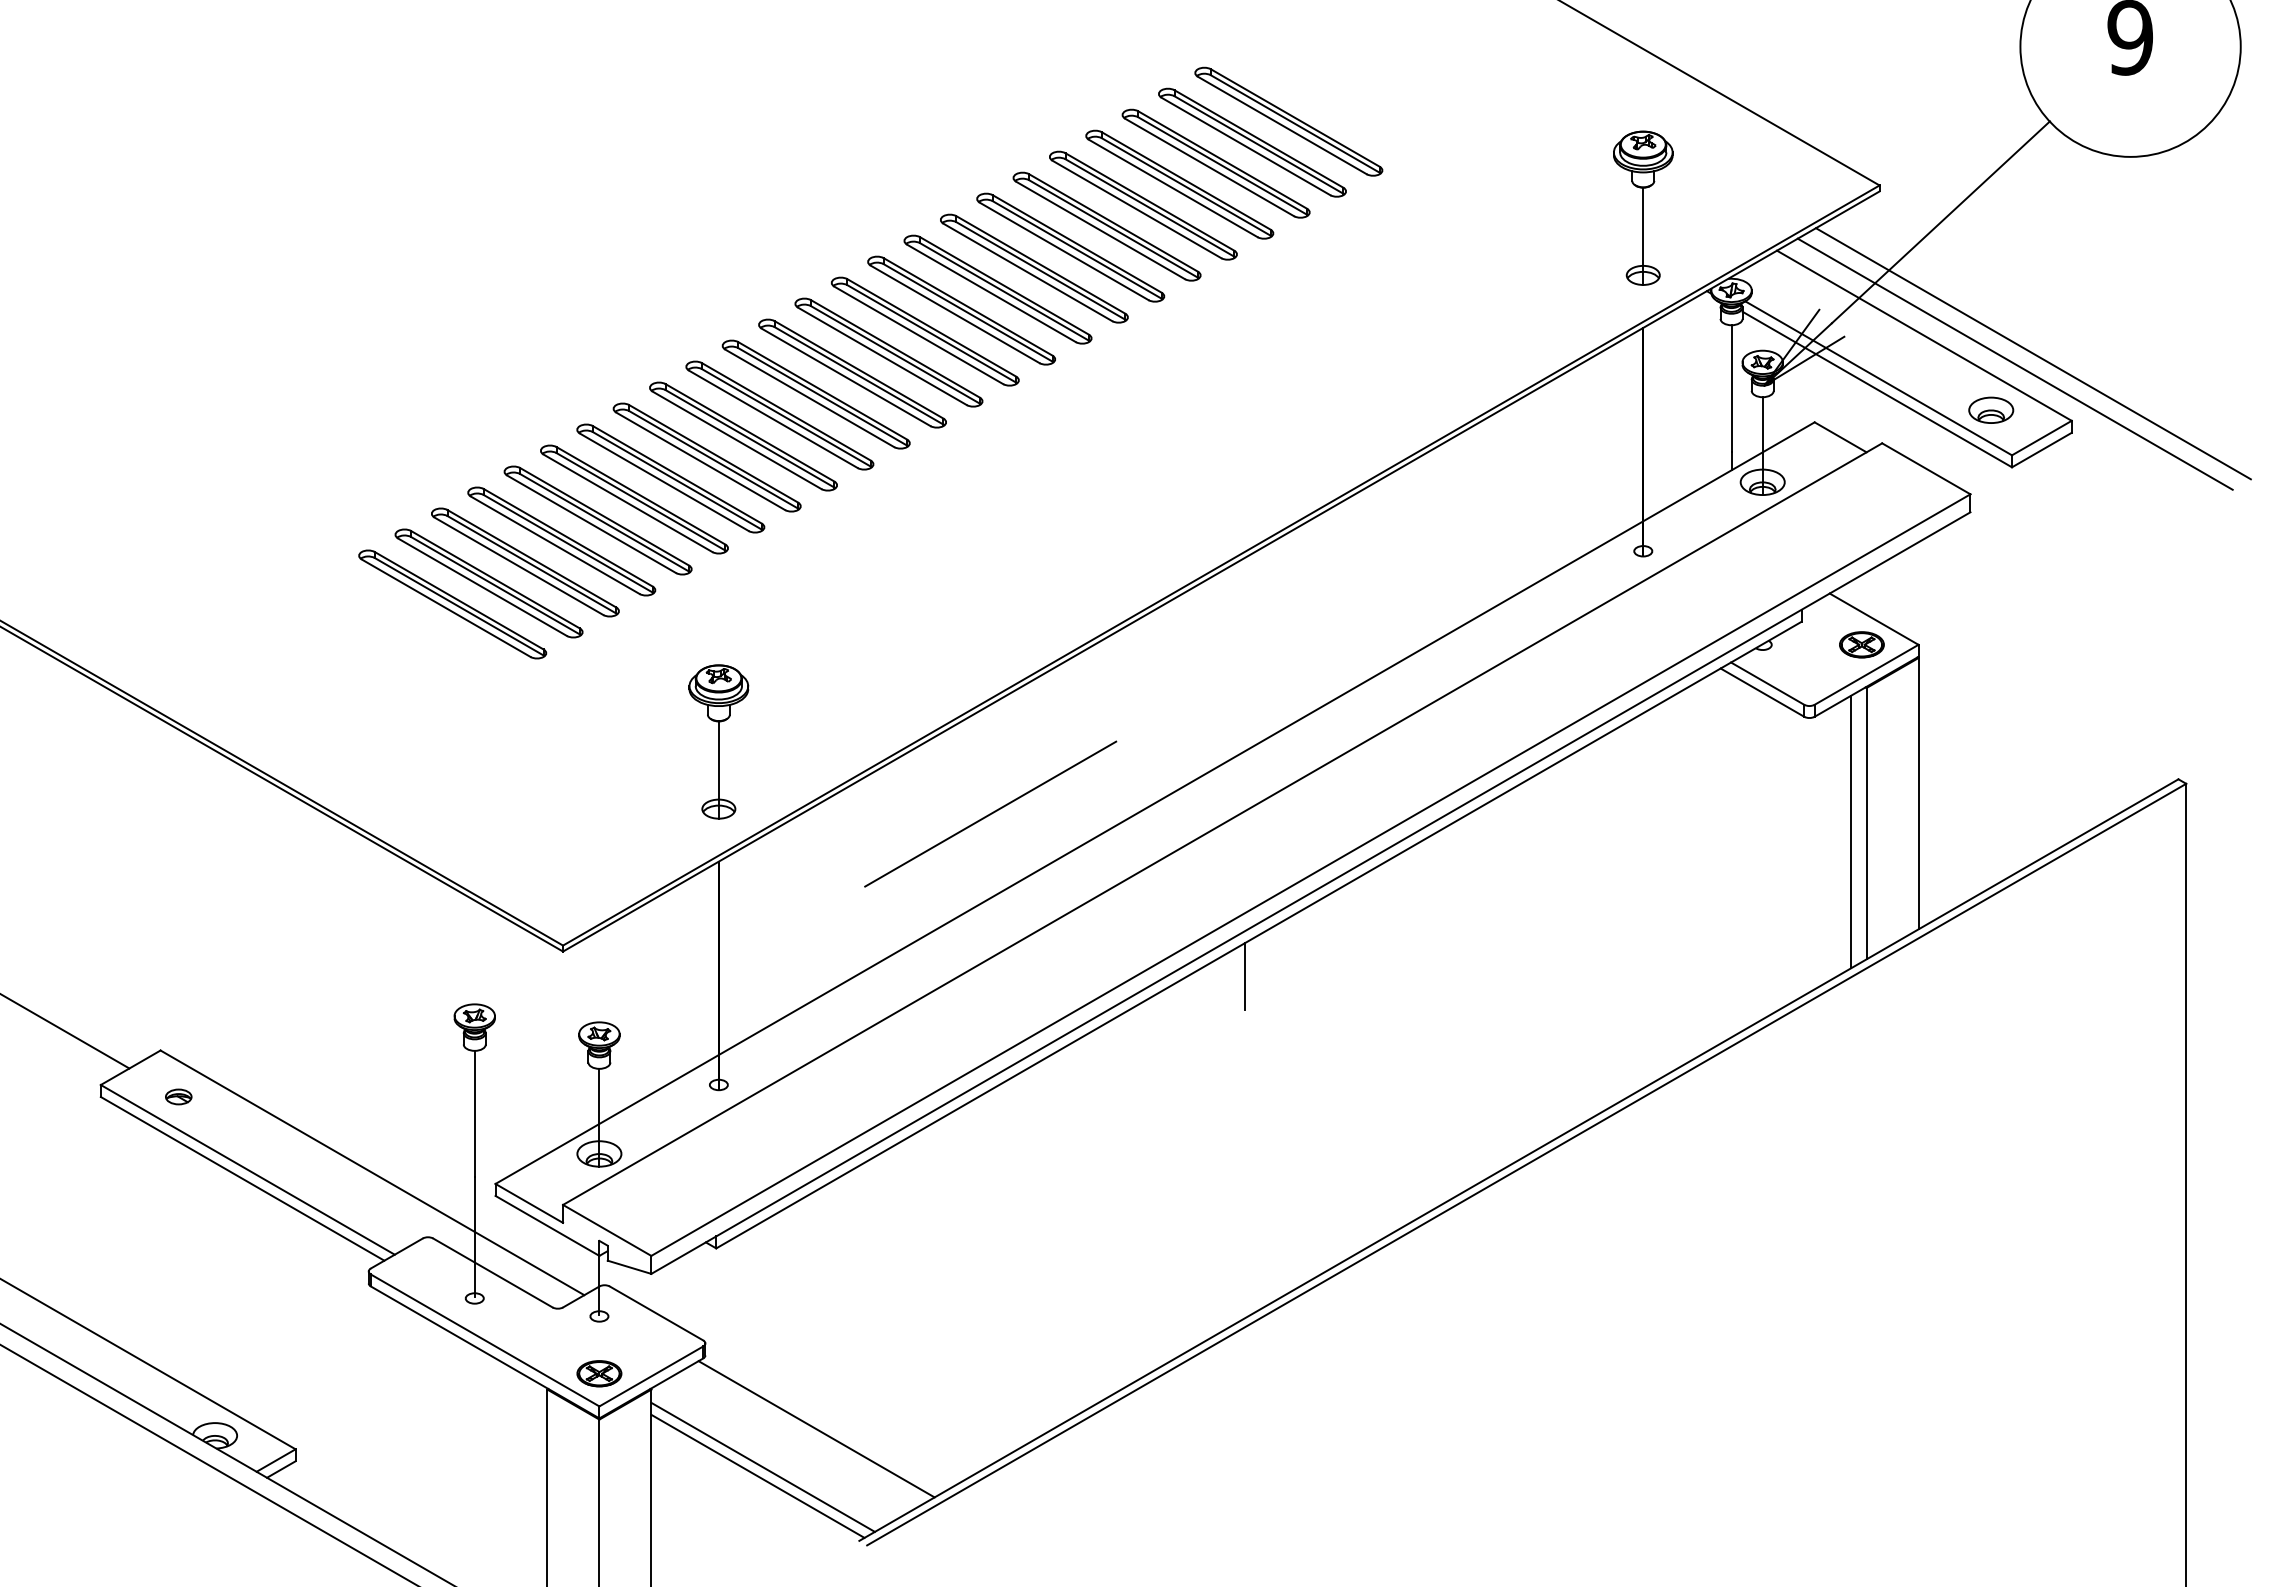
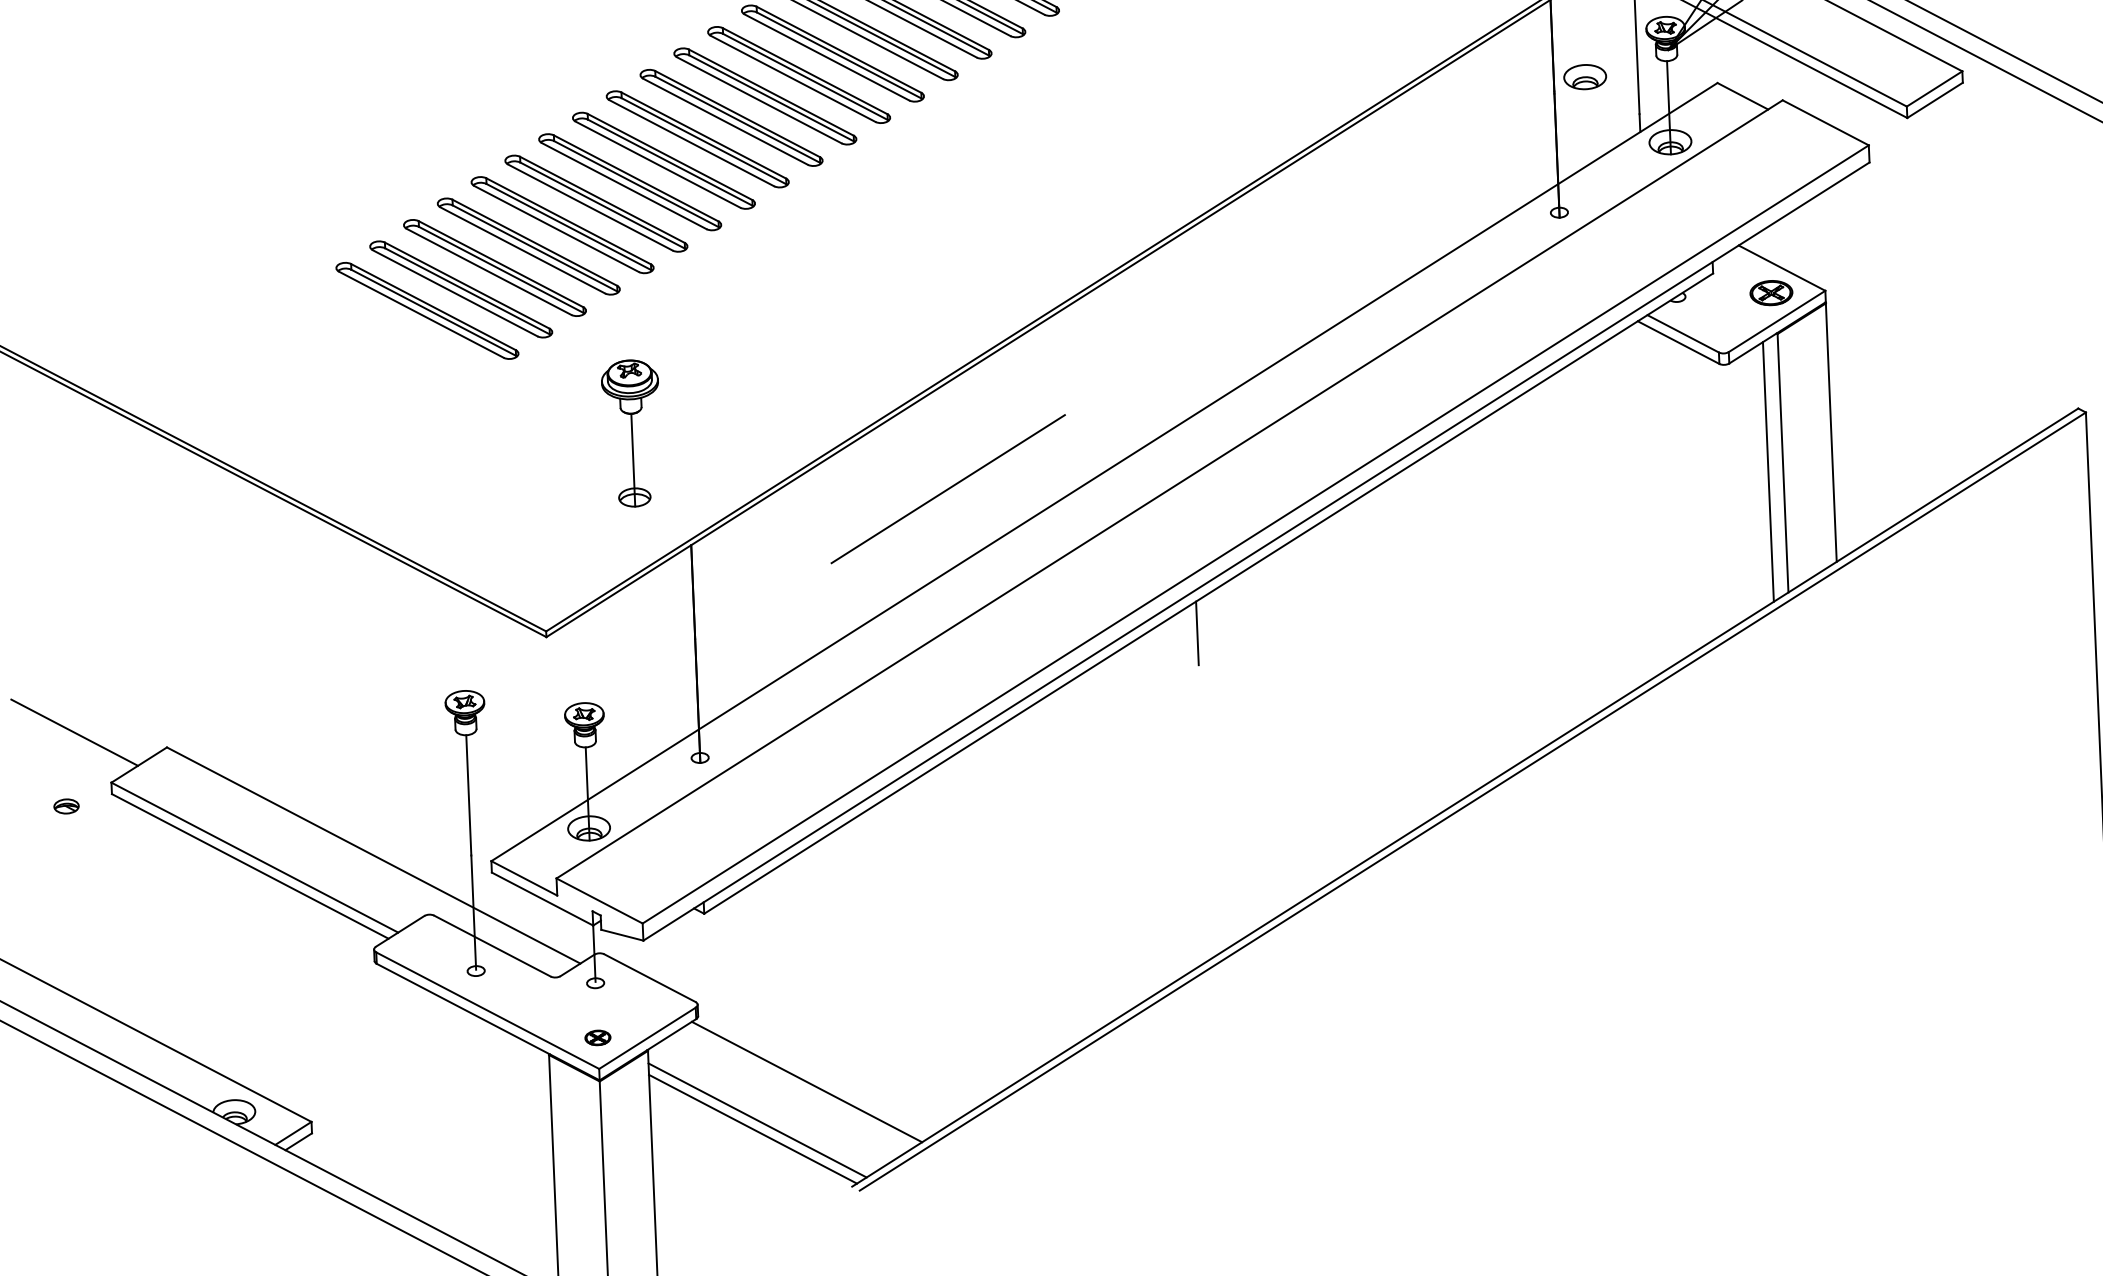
part: (1991, 409) -> (1585, 76), moved
part: (718, 741) -> (631, 433), moved
part: (178, 1096) -> (66, 806), moved
part: (599, 1373) -> (597, 1037), size x0.6

